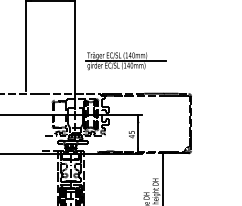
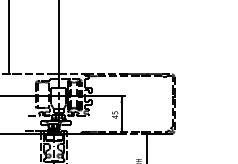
part: (125, 61) -> (108, 41), removed

